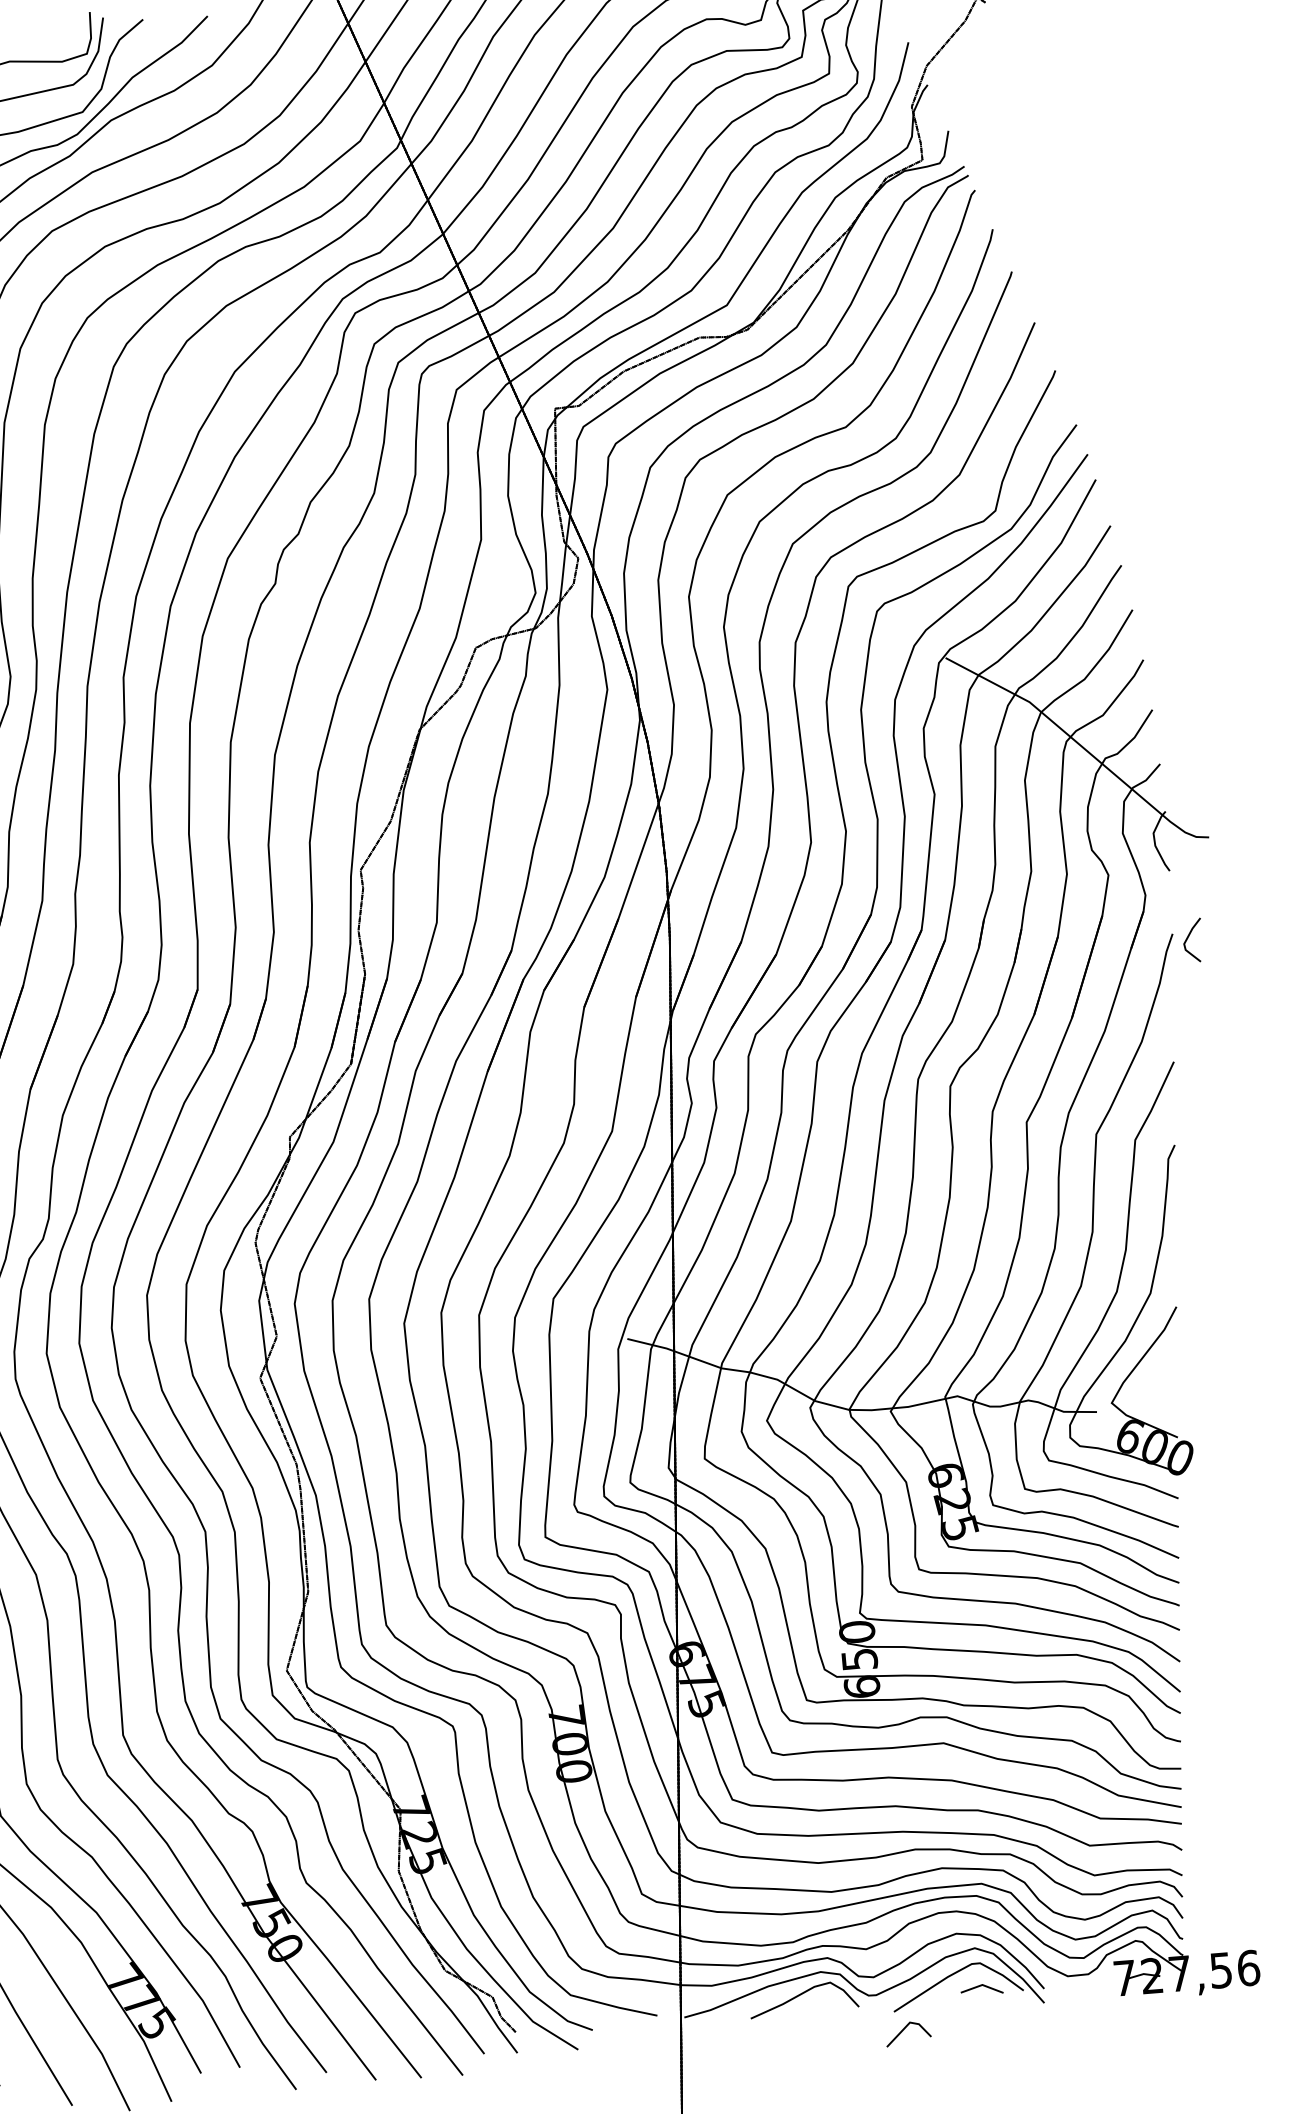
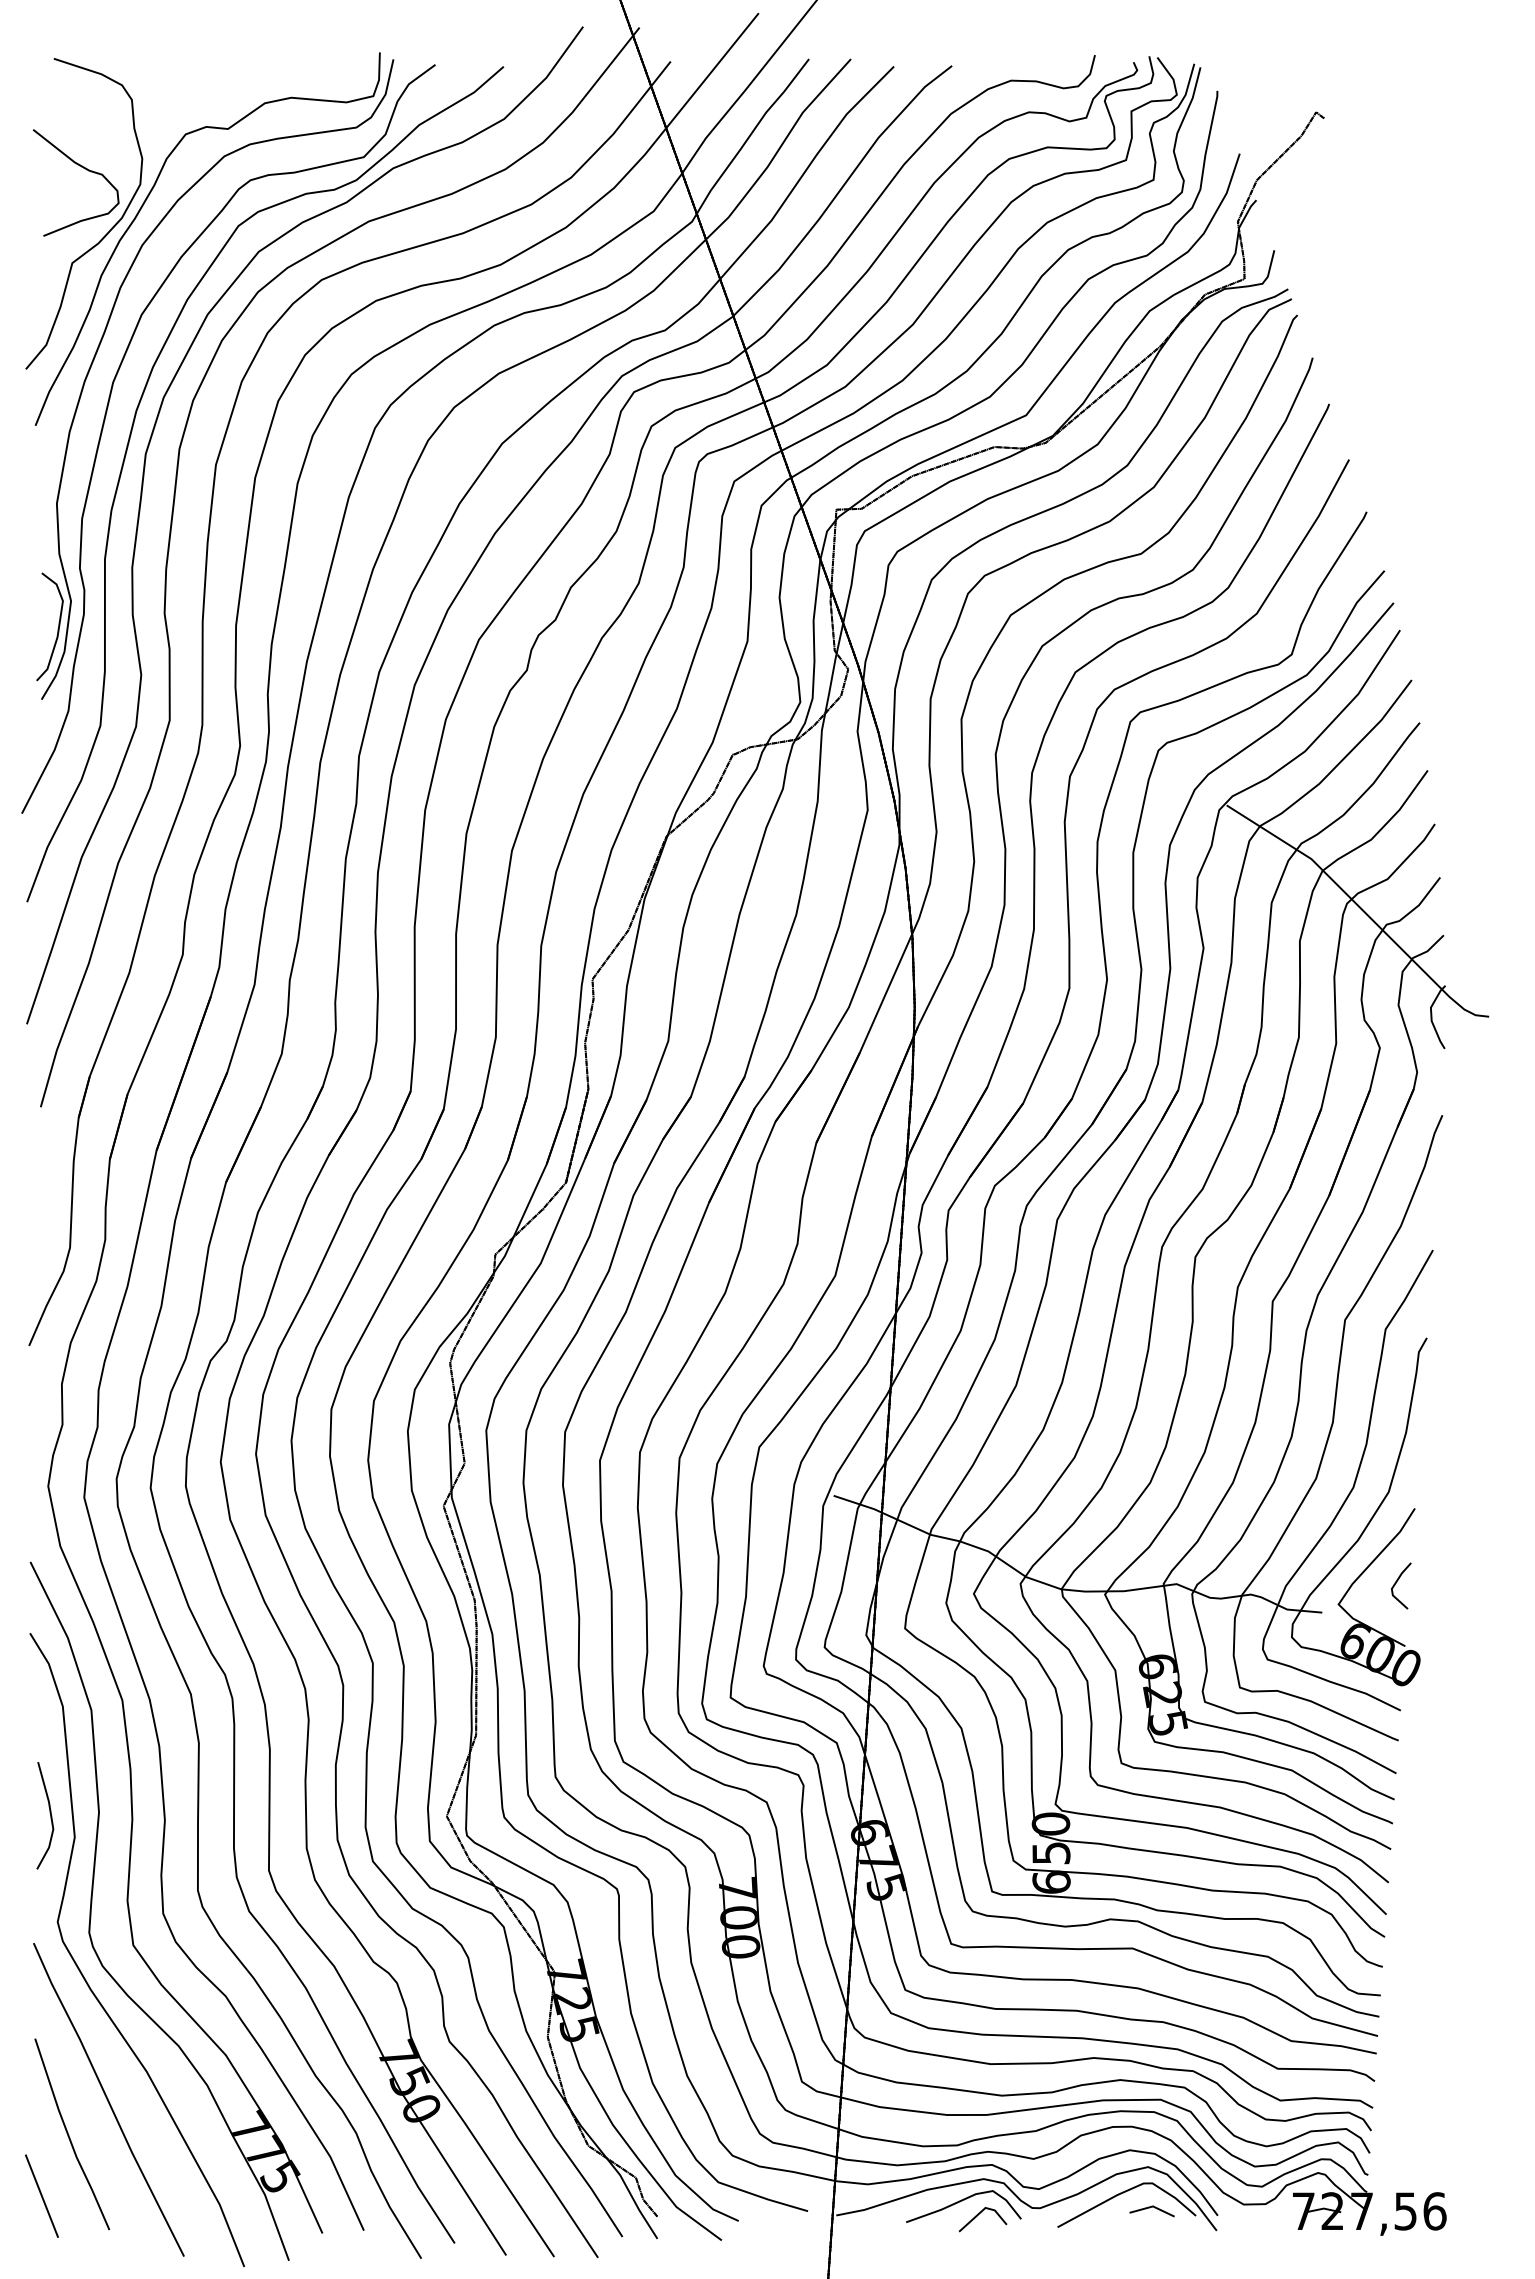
line: (1189, 937) -> (1397, 1582), moved
line: (903, 2030) -> (978, 2215), moved

